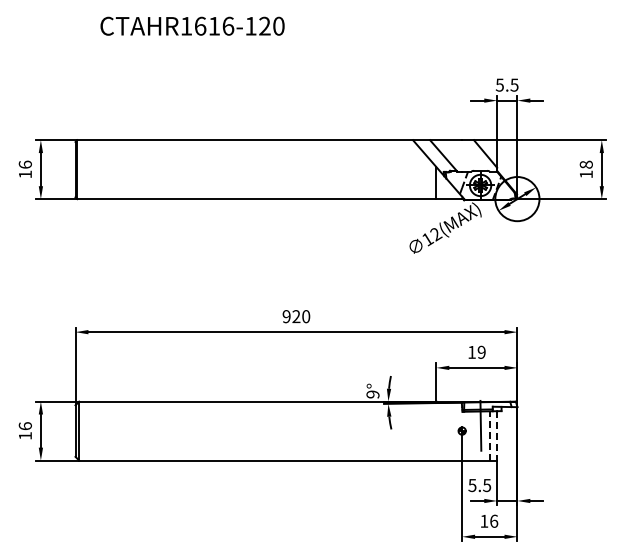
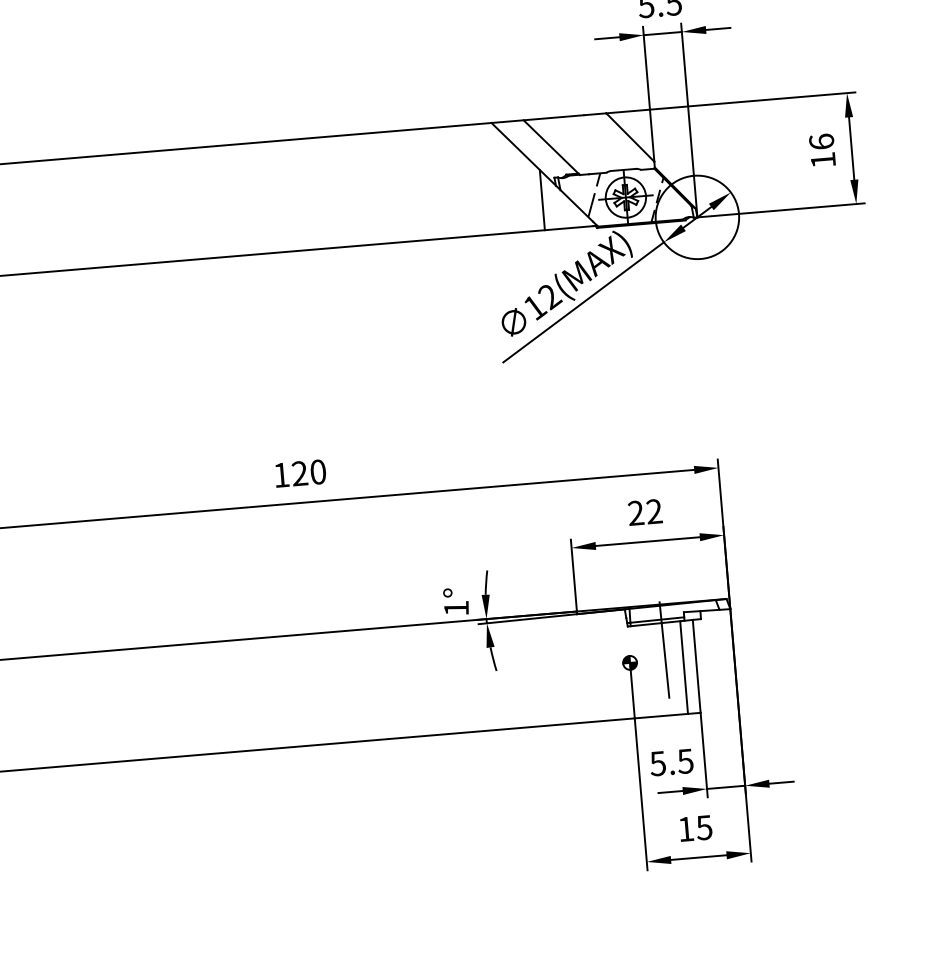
text: (585, 164) -> (820, 141), 18 -> 16
line: (453, 238) -> (583, 301), added
text: (286, 316) -> (281, 474), 920 -> 120
text: (476, 351) -> (644, 510), 19 -> 22
text: (372, 394) -> (455, 608), 9° -> 1°
line: (490, 435) -> (684, 666), dashed -> solid
line: (497, 435) -> (697, 665), dashed -> solid
text: (494, 520) -> (705, 826), 16 -> 15

